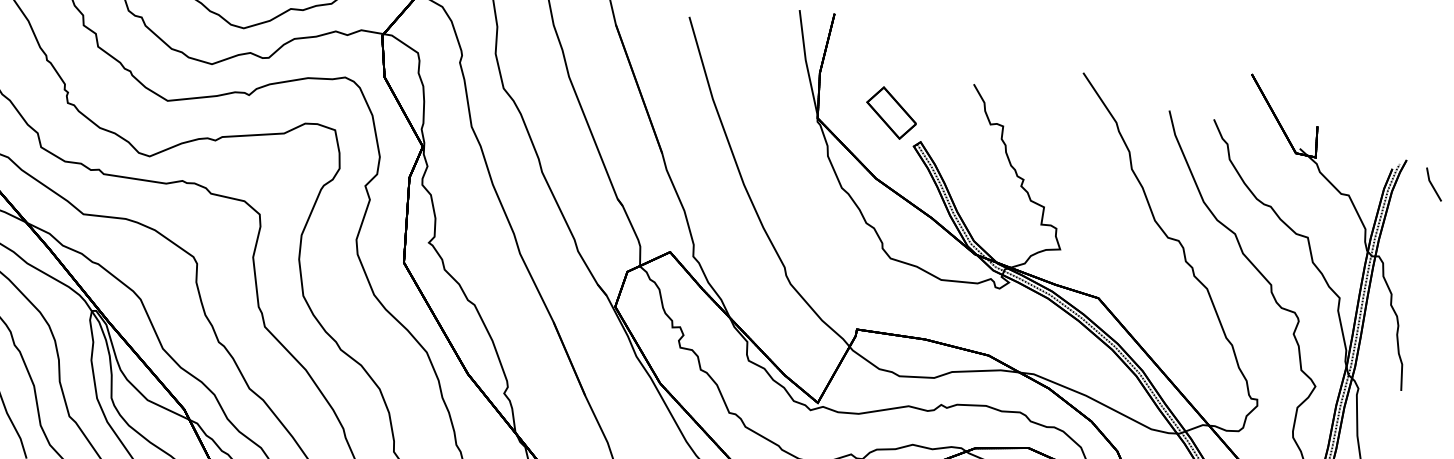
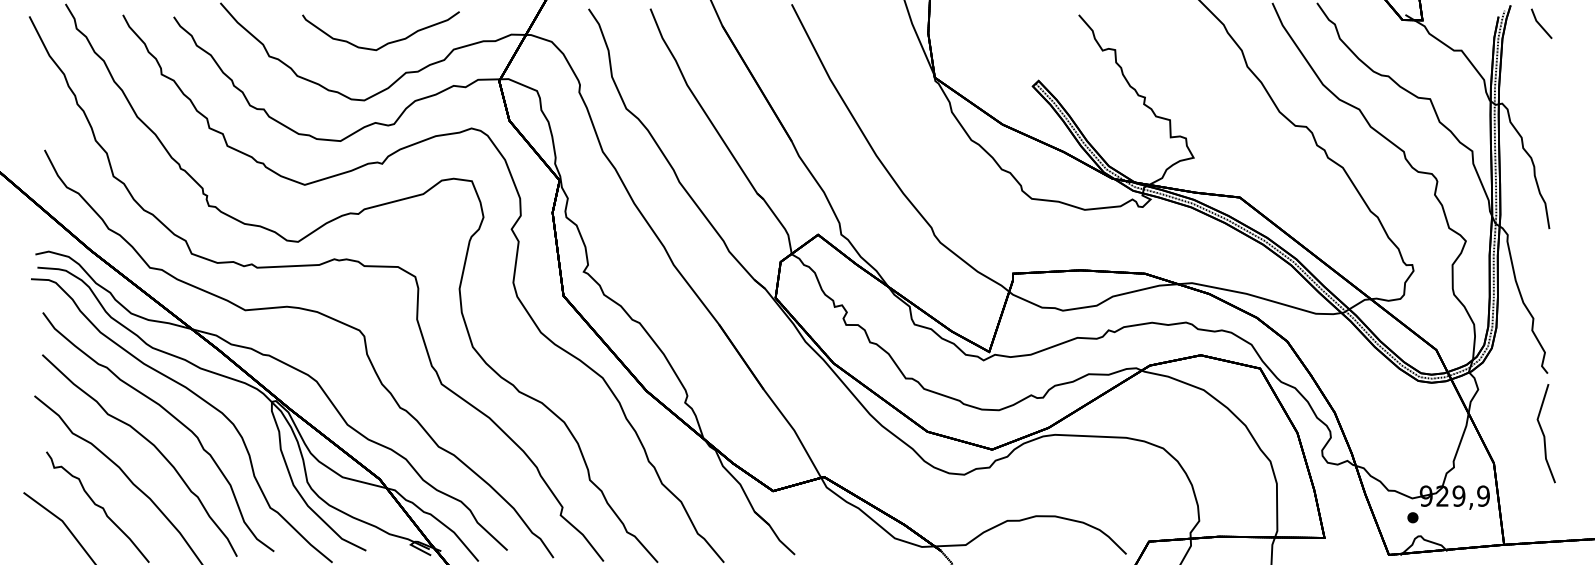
part: (891, 112) -> (1004, 58), removed

